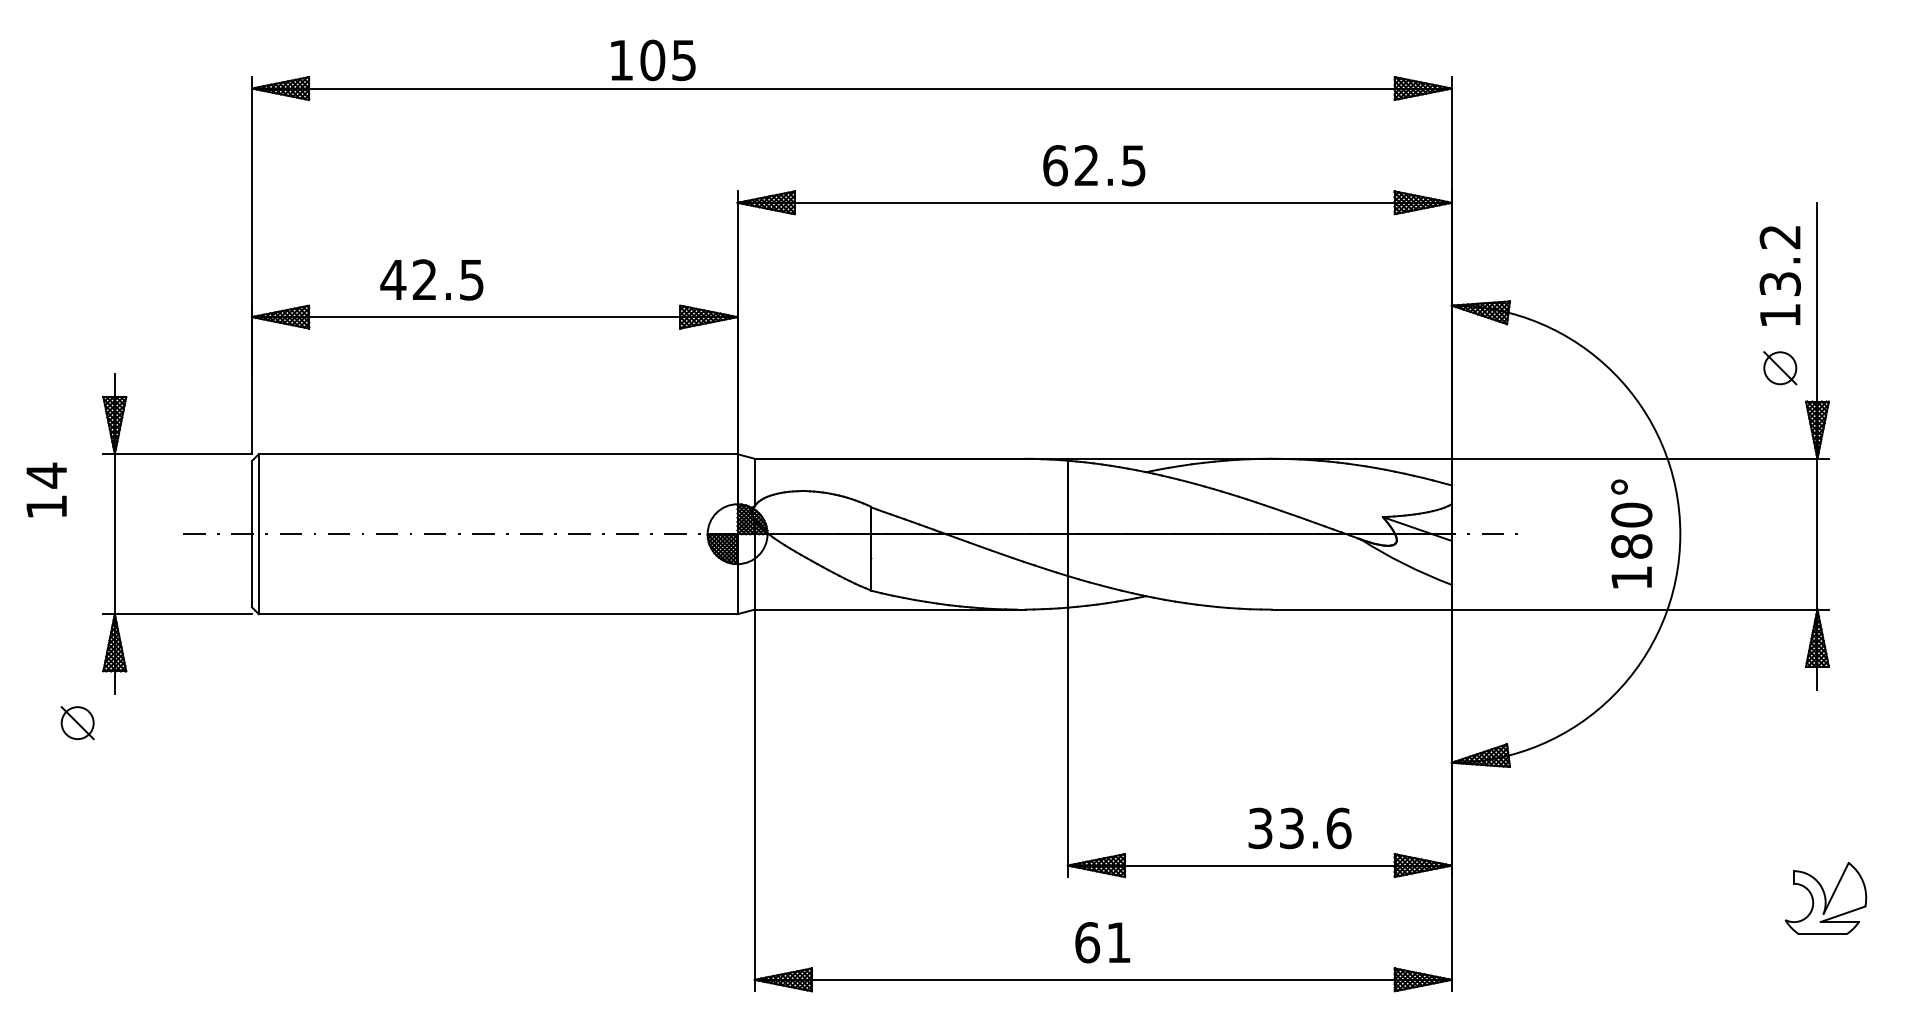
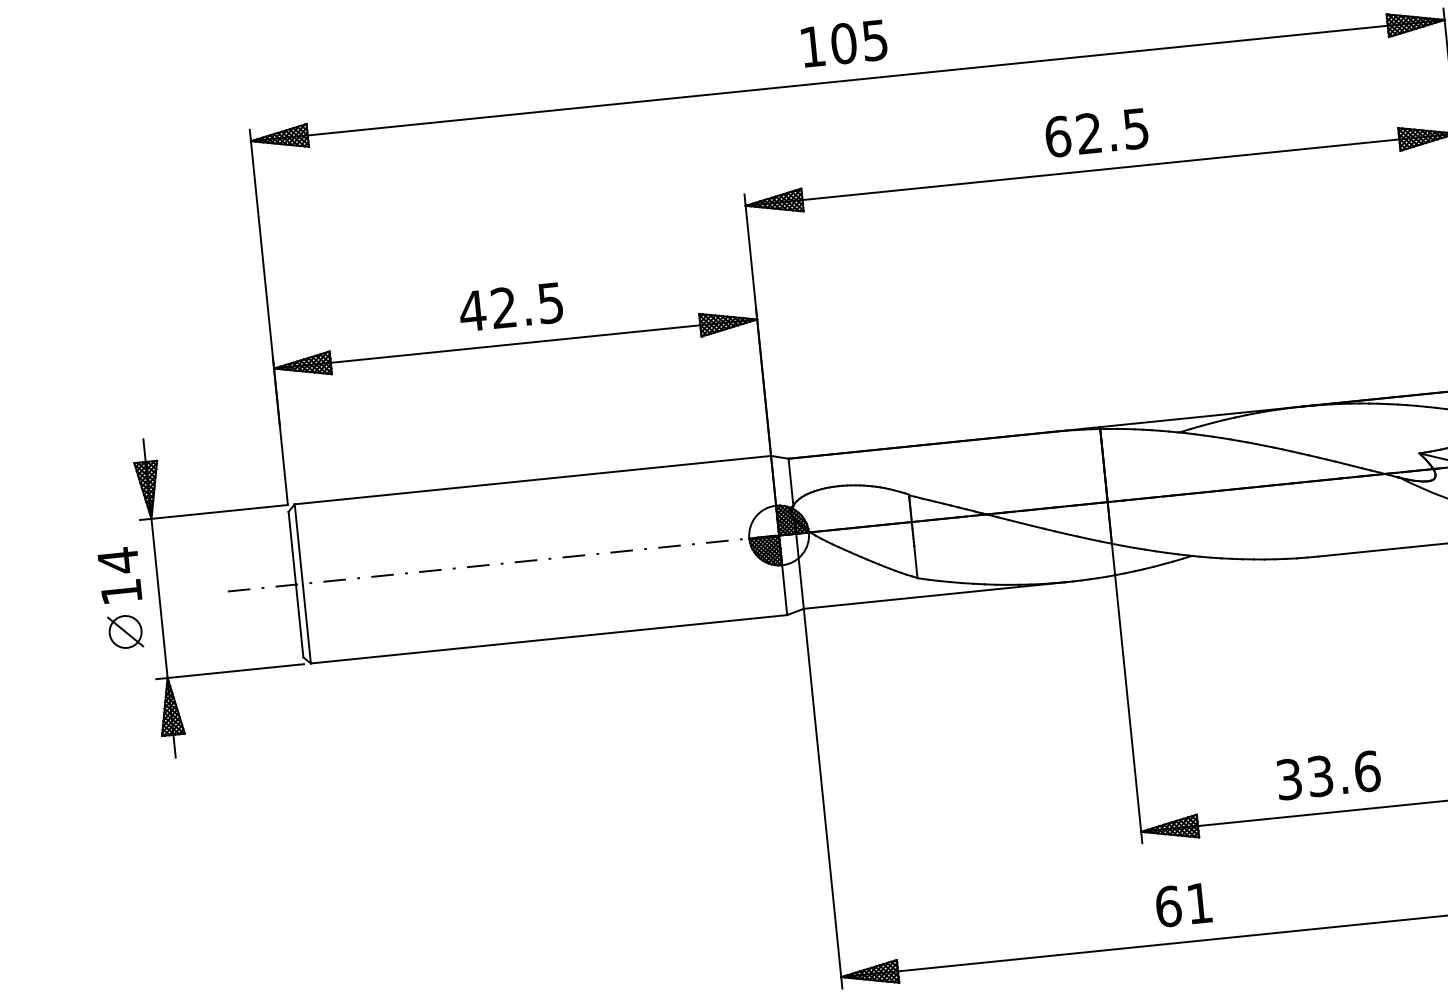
text: (653, 60) -> (844, 43), moved
text: (431, 279) -> (510, 306), moved
text: (46, 489) -> (119, 574), moved
part: (77, 723) -> (125, 632), moved
text: (1299, 828) -> (1328, 775), moved

